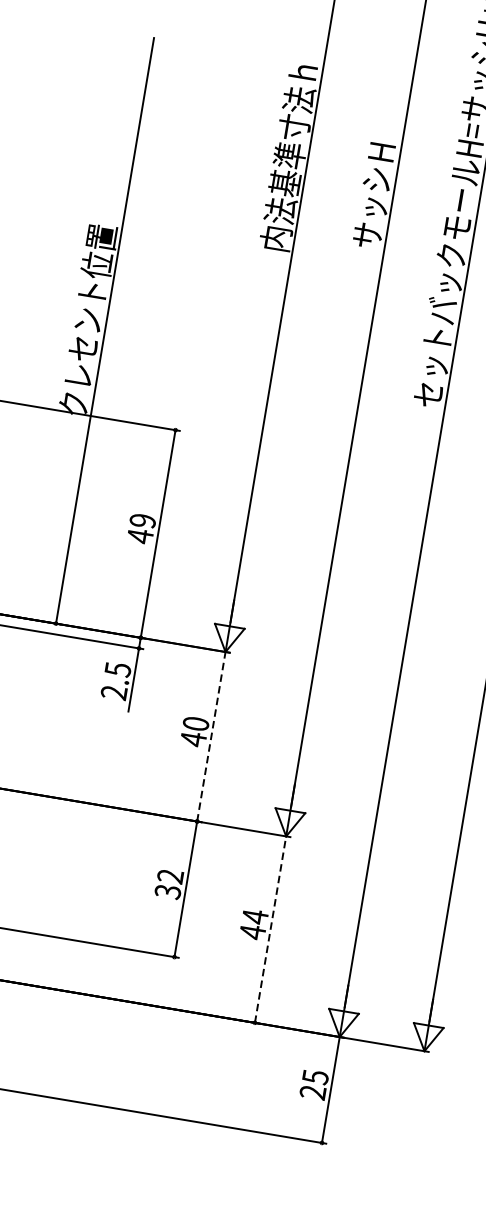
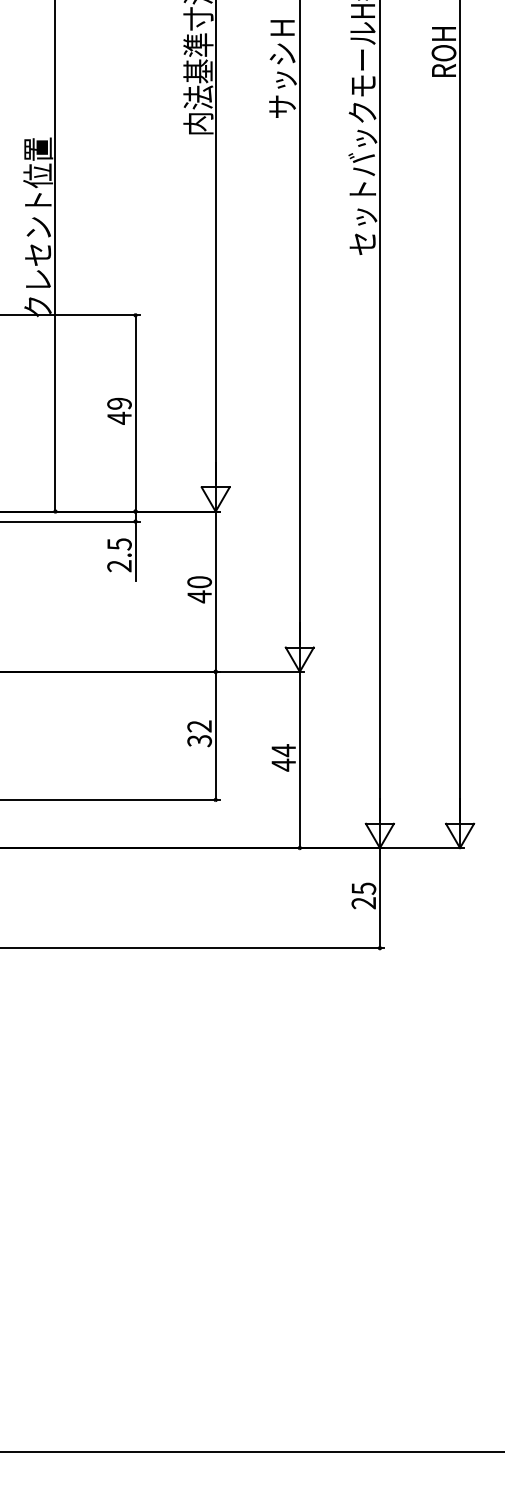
line: (211, 736) -> (215, 591), dashed -> solid
line: (270, 929) -> (299, 759), dashed -> solid

